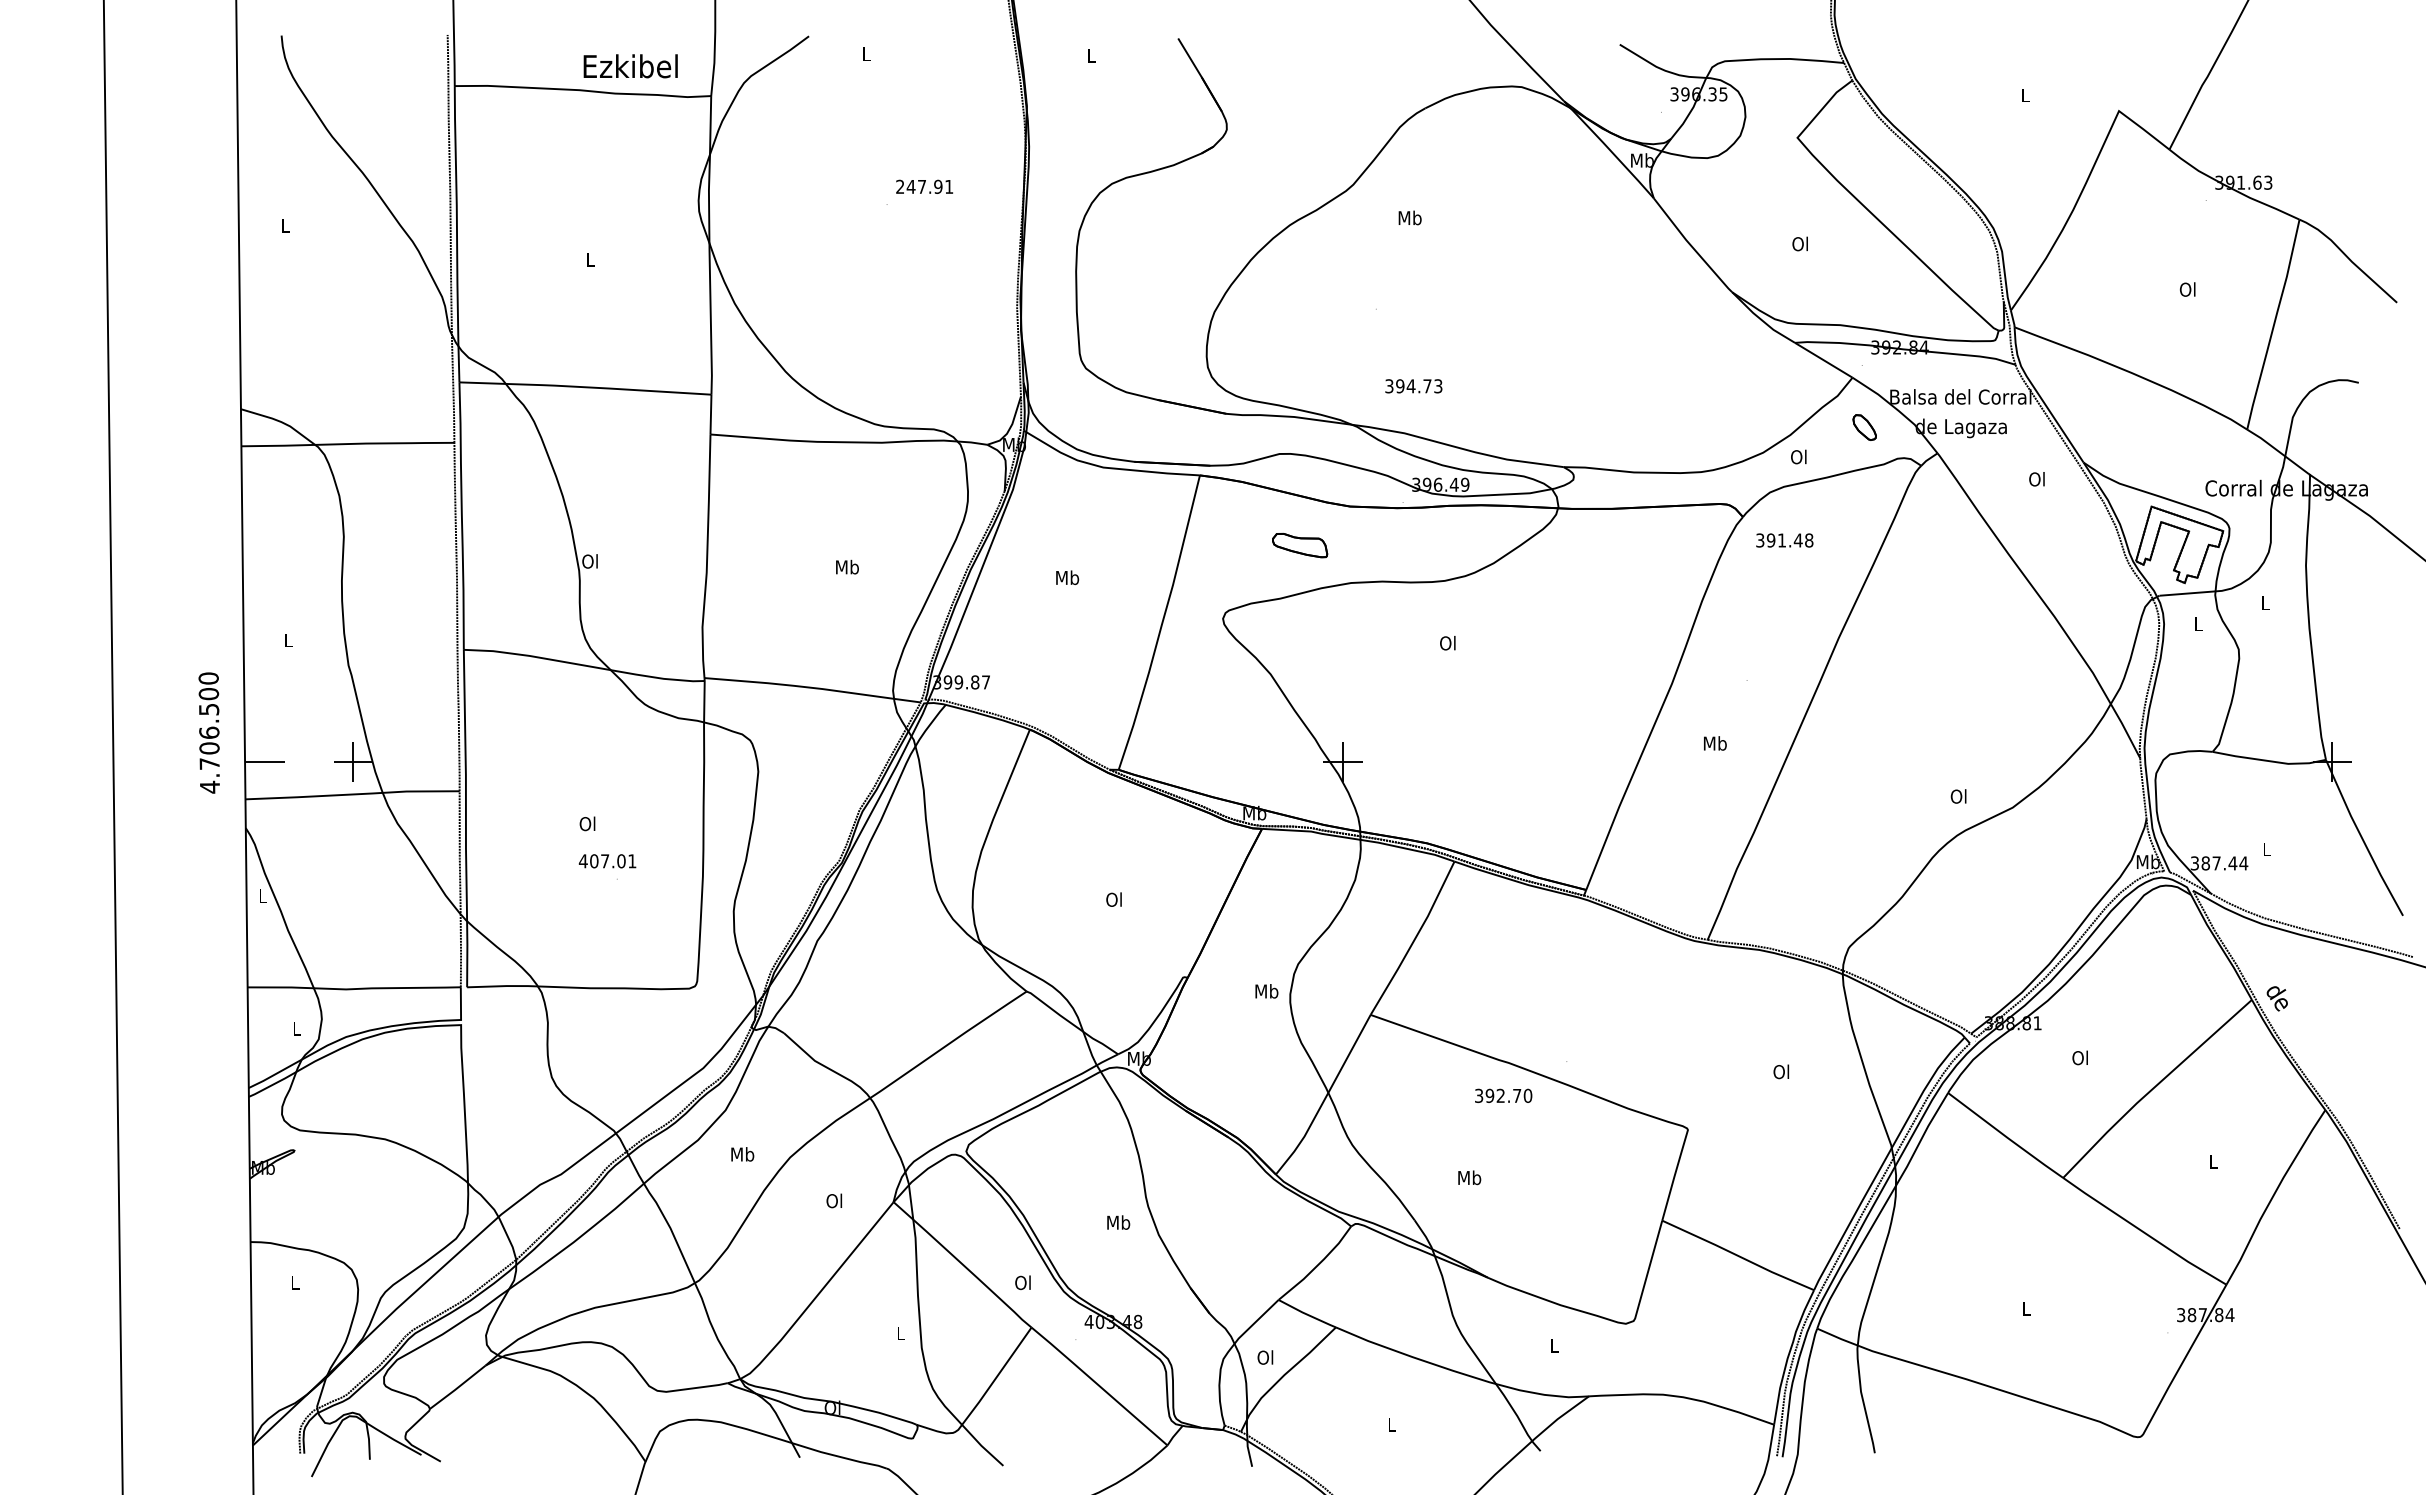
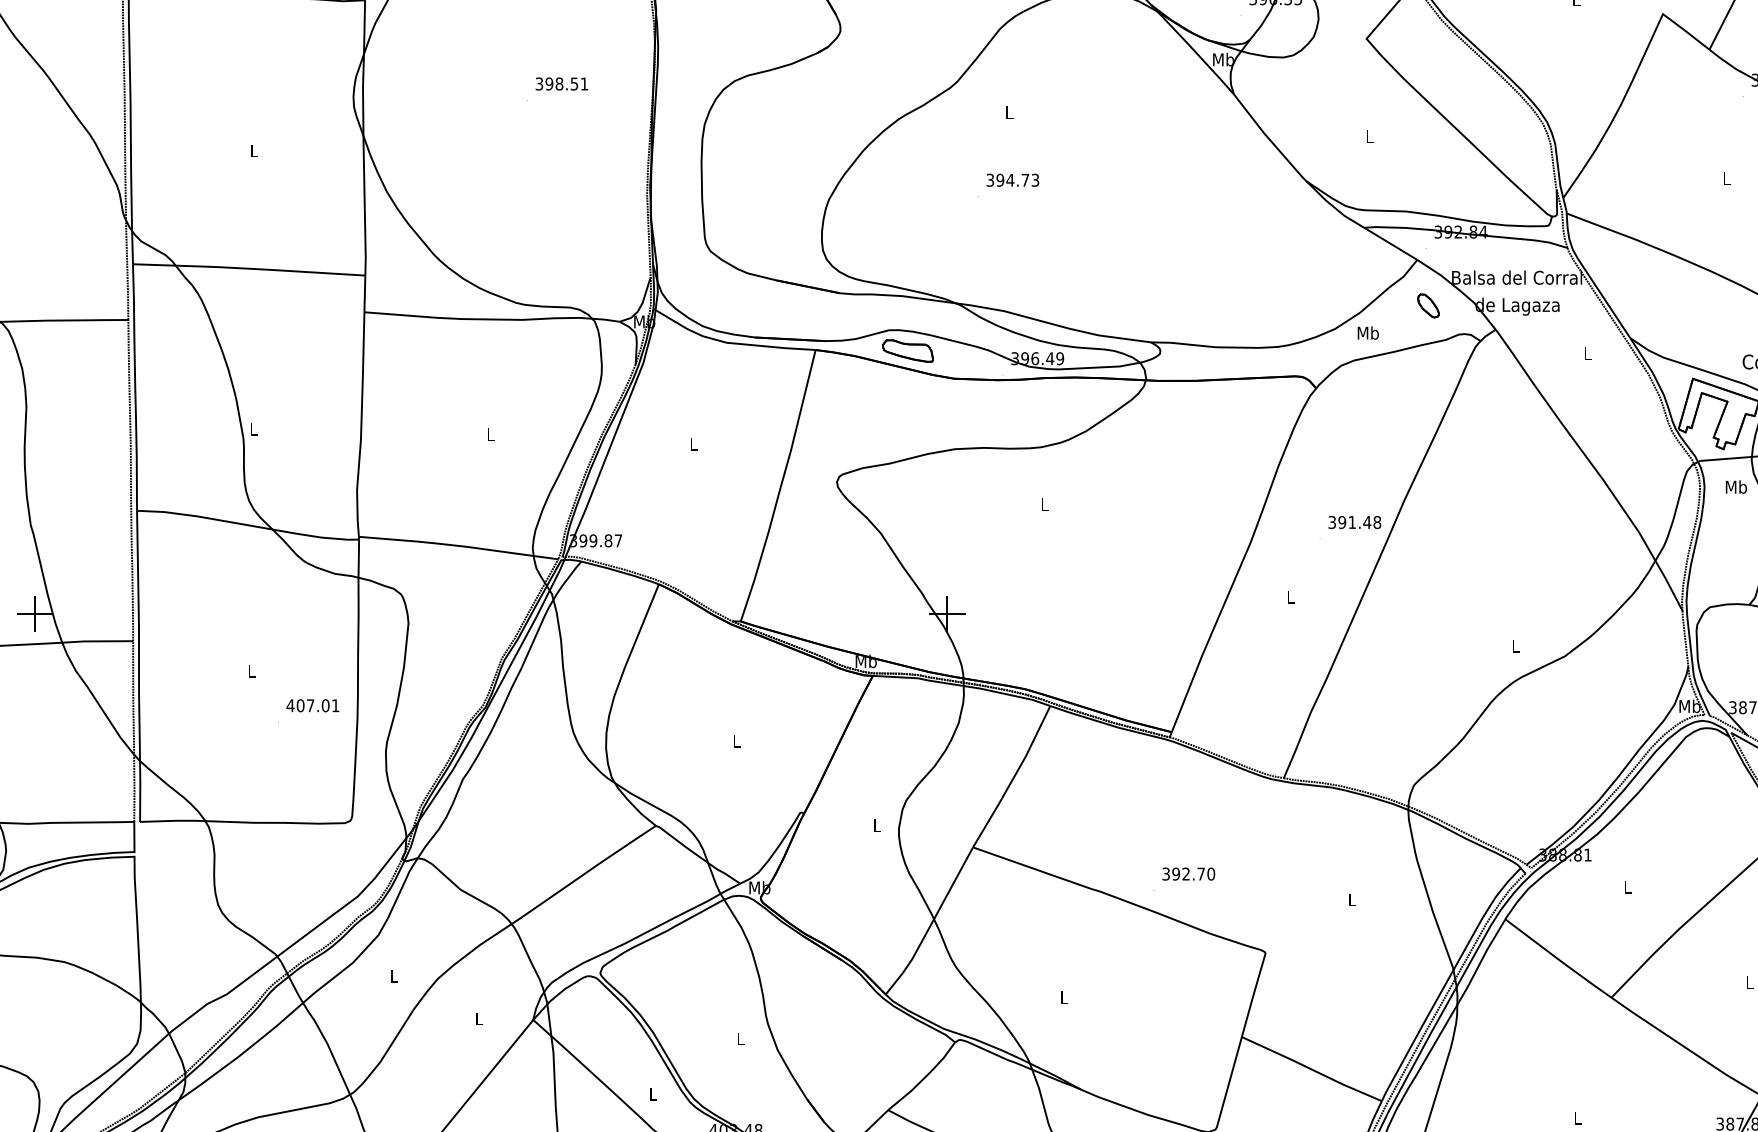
text: (919, 186) -> (557, 83), 247.91 -> 398.51
text: (1409, 217) -> (1008, 112), Mb -> L
text: (1799, 243) -> (1368, 136), Ol -> L
text: (2187, 289) -> (1726, 178), Ol -> L
text: (1413, 386) -> (1012, 180), moved
text: (1799, 456) -> (1368, 332), Ol -> Mb
text: (2036, 479) -> (1586, 353), Ol -> L
text: (1784, 540) -> (1354, 522), moved
part: (1300, 545) -> (908, 351), moved
text: (589, 561) -> (252, 429), Ol -> L
text: (847, 566) -> (490, 433), Mb -> L
text: (1067, 577) -> (693, 444), Mb -> L
text: (2198, 623) -> (1736, 486), L -> Mb
text: (1447, 643) -> (1043, 504), Ol -> L
text: (1715, 743) -> (1290, 597), Mb -> L
text: (1958, 796) -> (1514, 646), Ol -> L
text: (587, 823) -> (251, 670), Ol -> L
text: (607, 861) -> (312, 705), moved
text: (1113, 899) -> (735, 740), Ol -> L
text: (1266, 991) -> (877, 825), Mb -> L
text: (2079, 1057) -> (1626, 886), Ol -> L
text: (1781, 1071) -> (1351, 899), Ol -> L
text: (1503, 1095) -> (1188, 873), moved
text: (742, 1154) -> (393, 976), Mb -> L
text: (1469, 1177) -> (1064, 997), Mb -> L
text: (834, 1200) -> (478, 1018), Ol -> L
text: (1118, 1222) -> (740, 1038), Mb -> L
text: (1022, 1282) -> (652, 1094), Ol -> L

